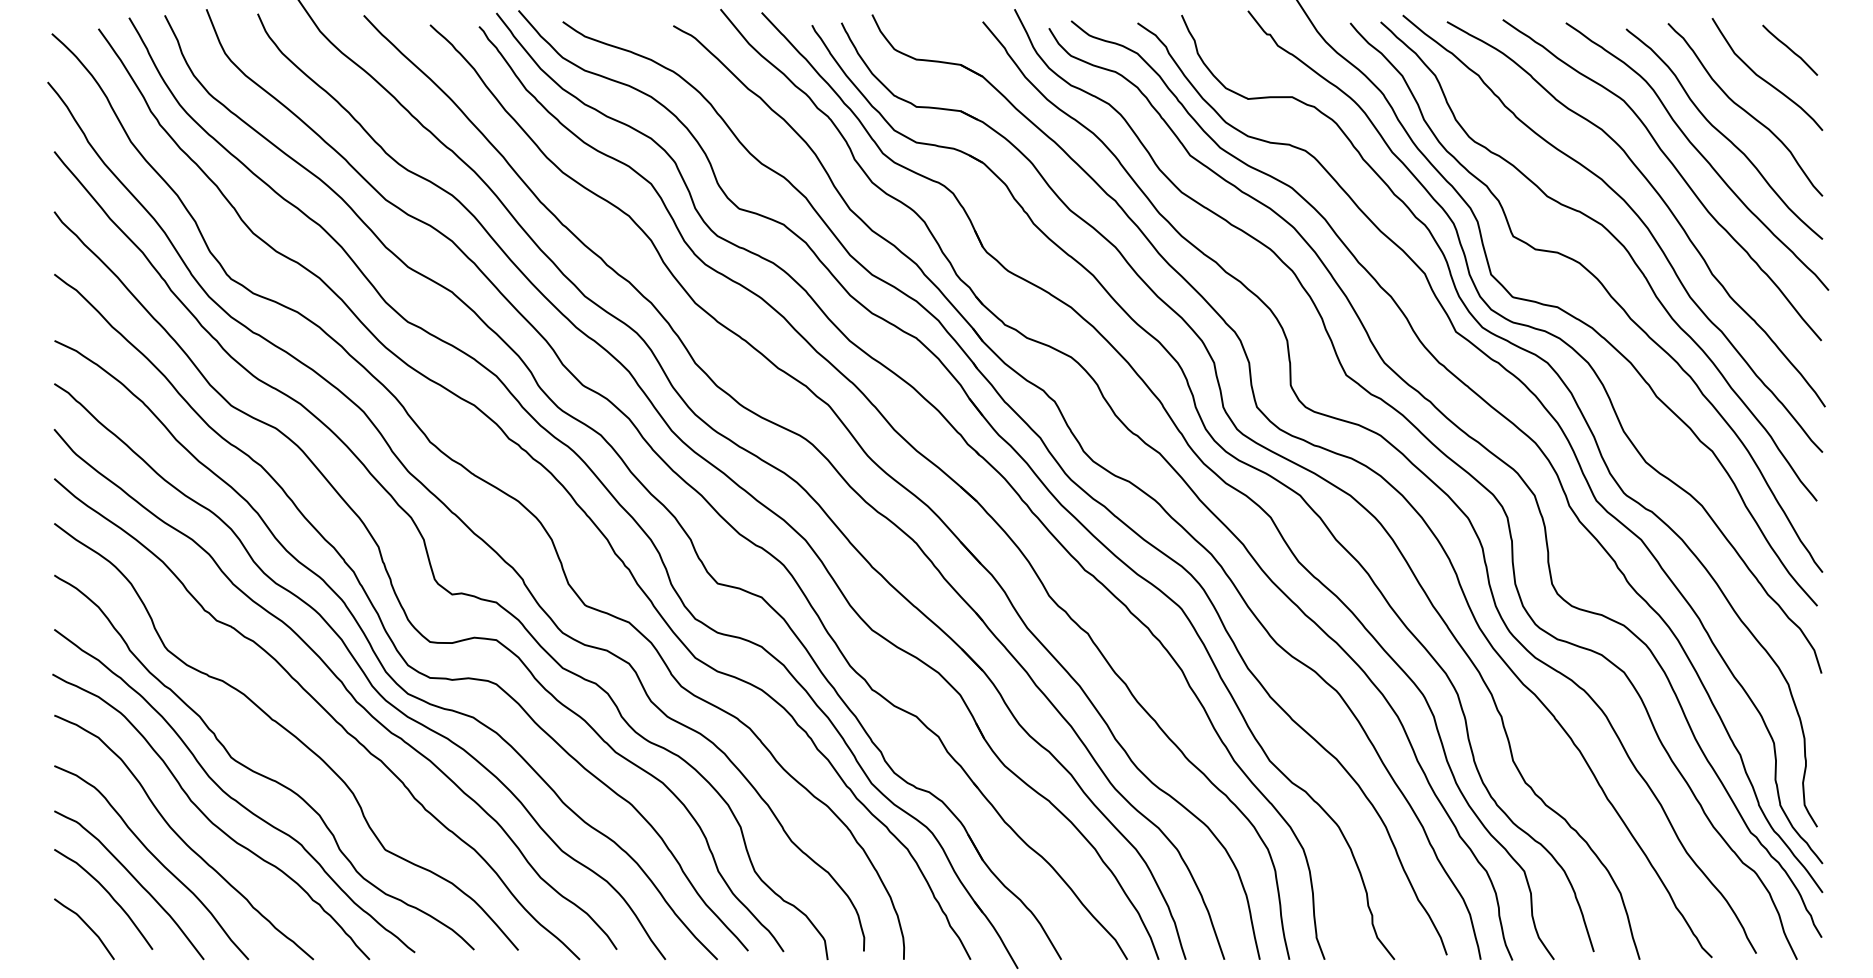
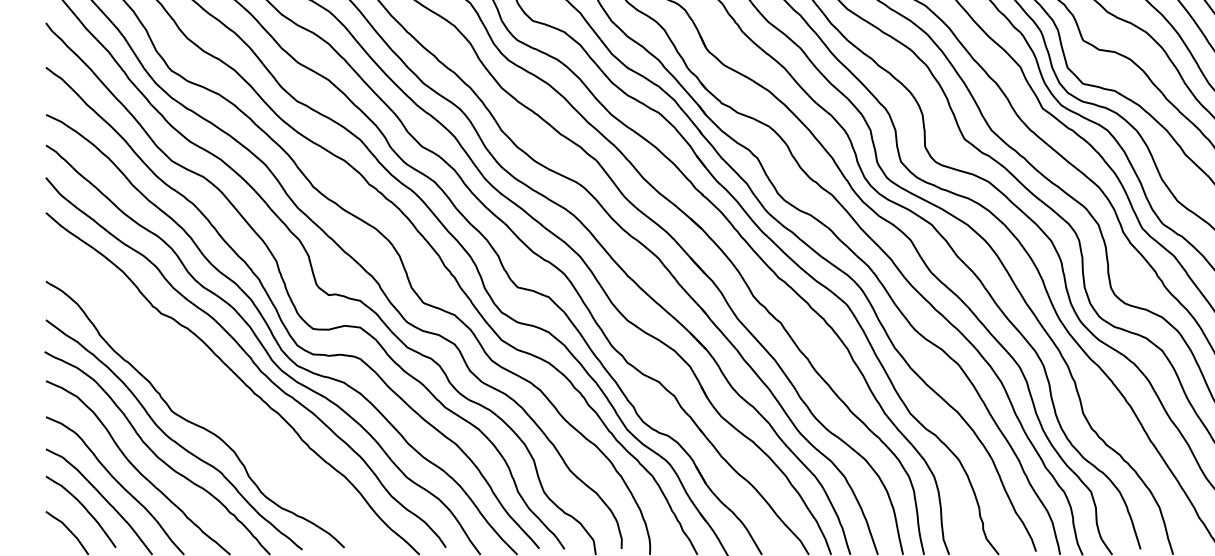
curve: (289, 733) -> (213, 393), removed

